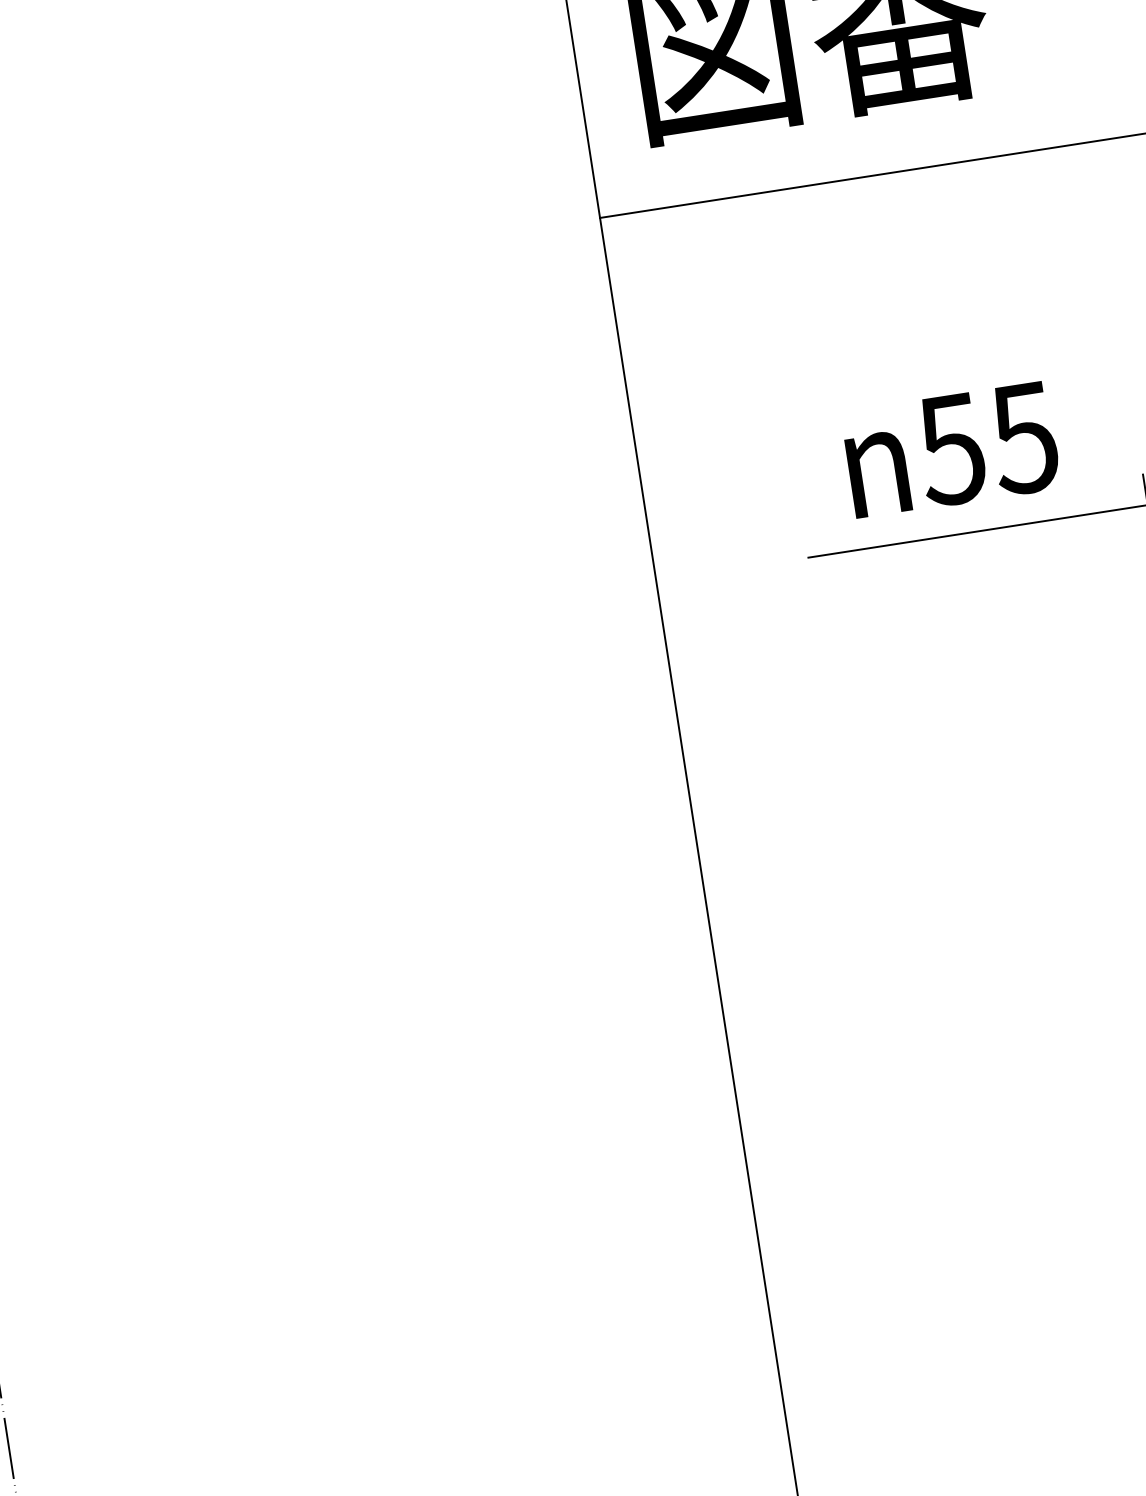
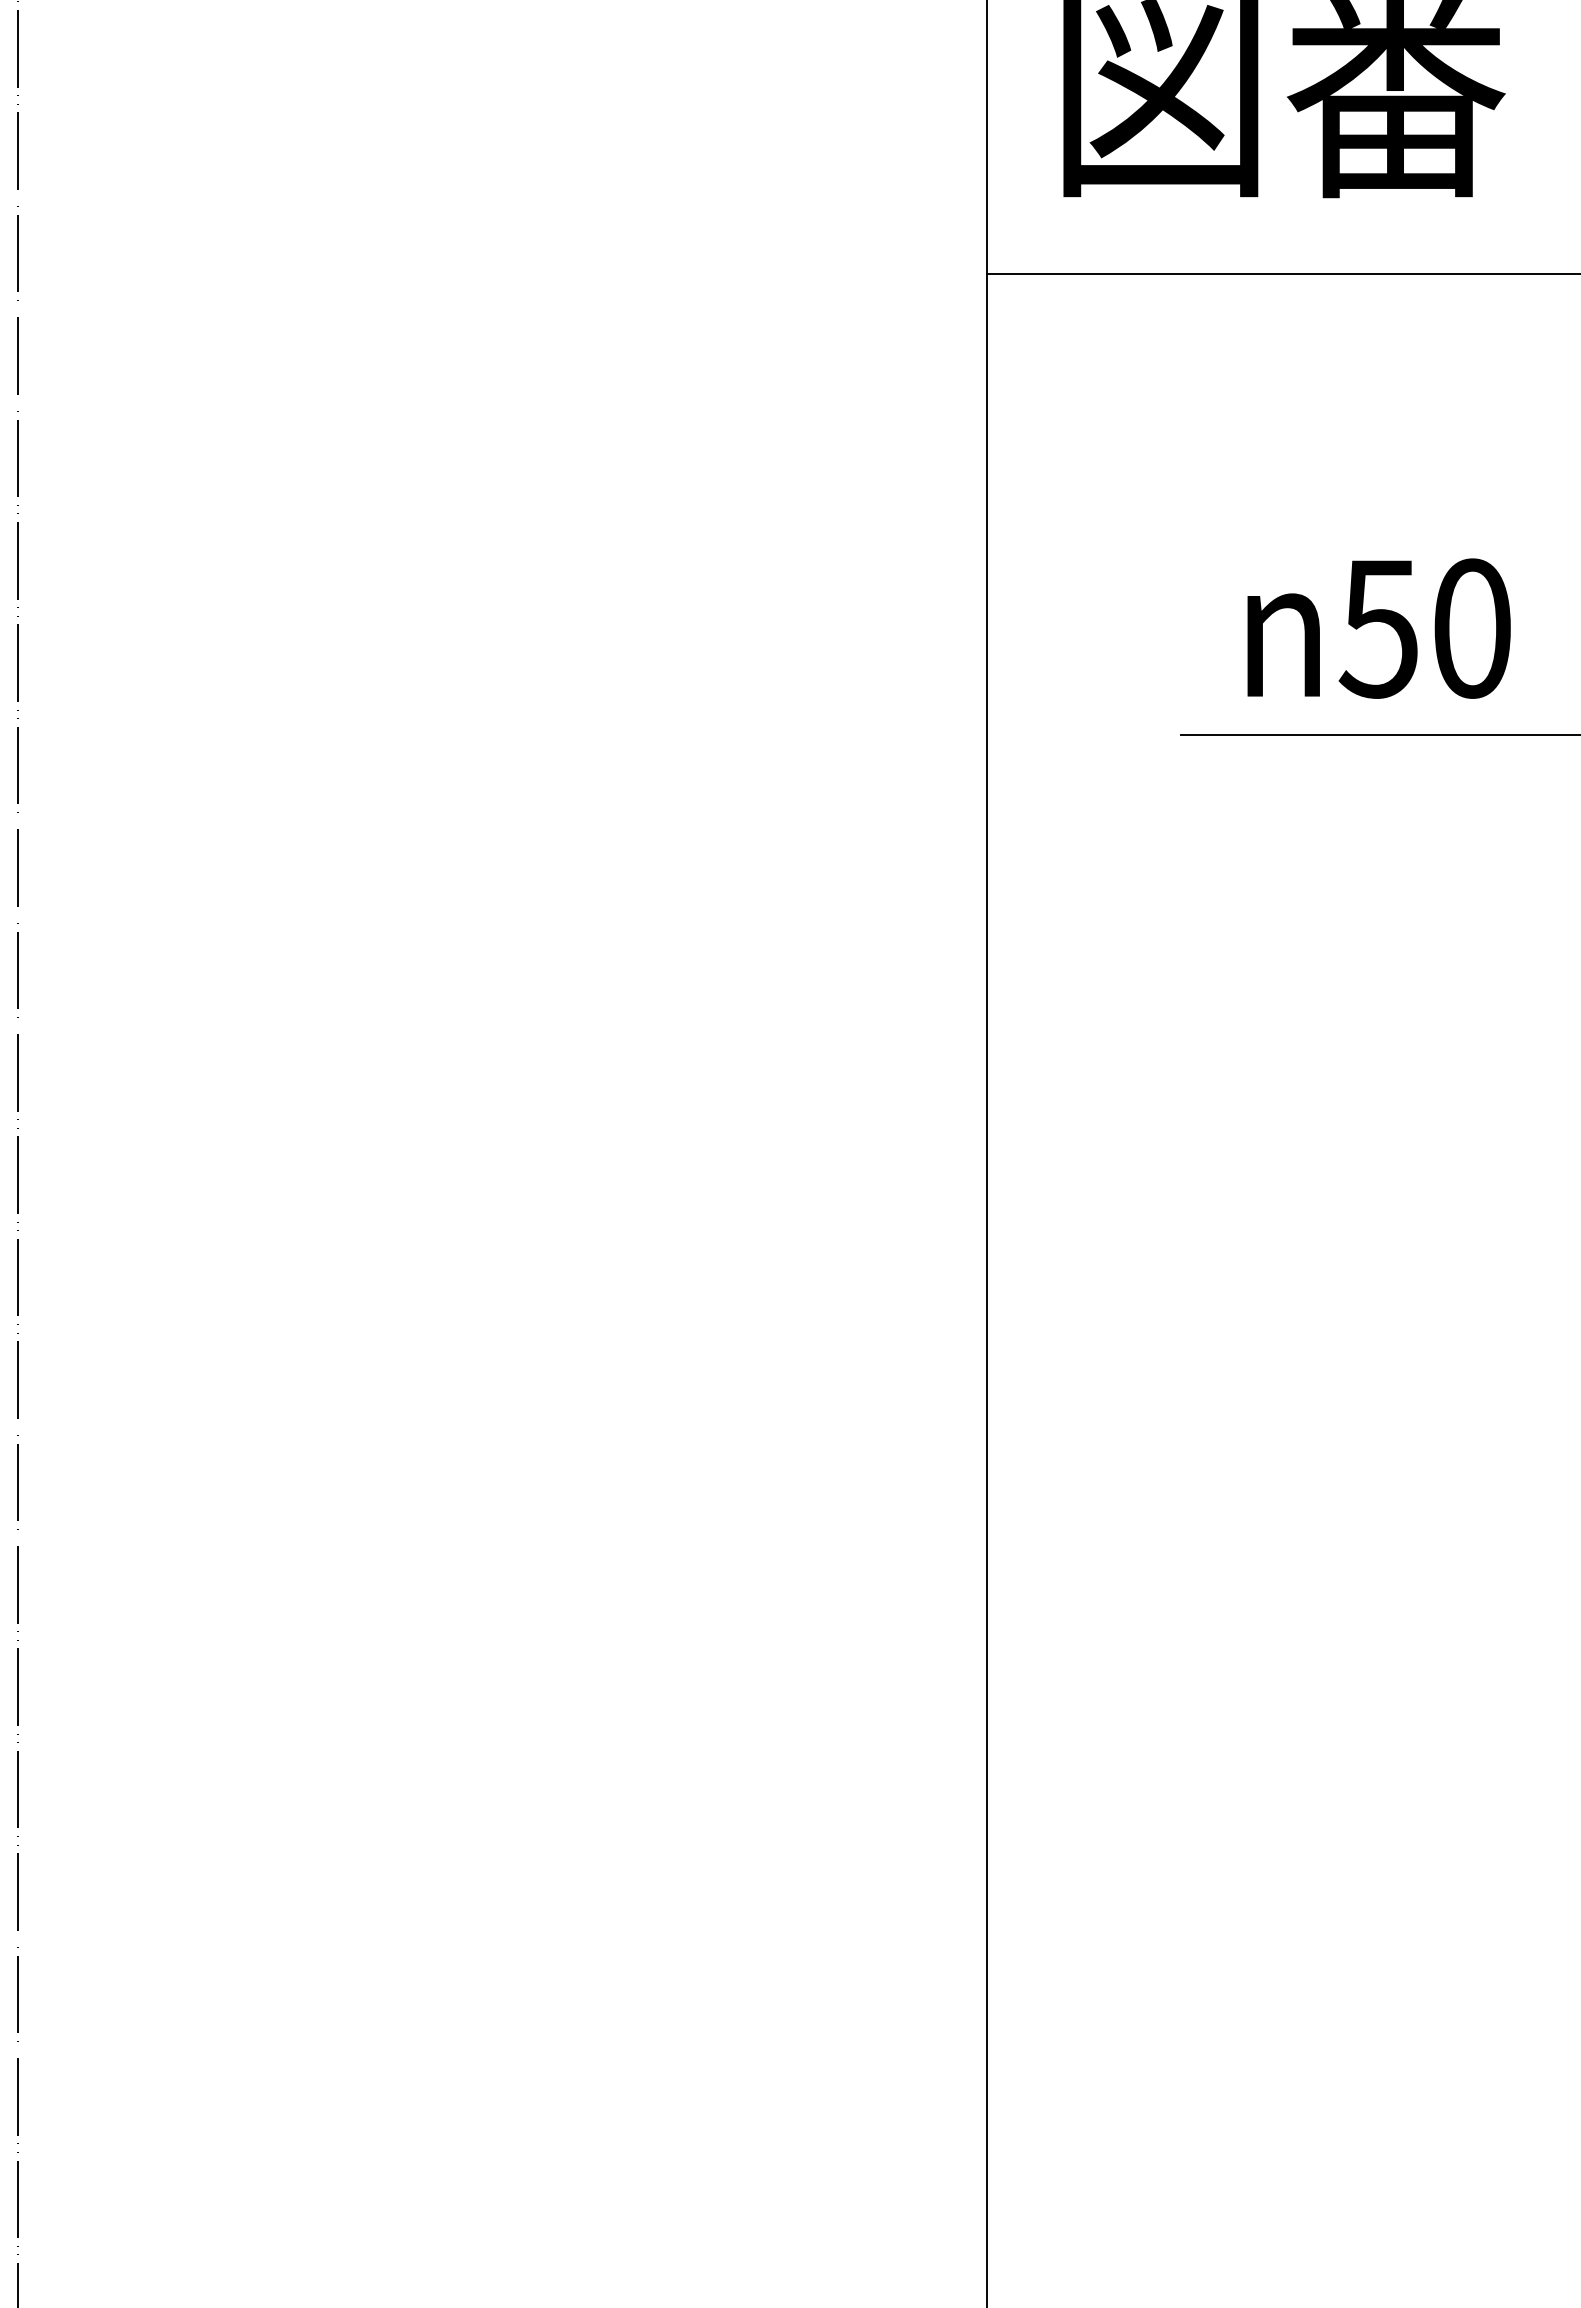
text: (1023, 438) -> (1470, 628), 55 -> 50

